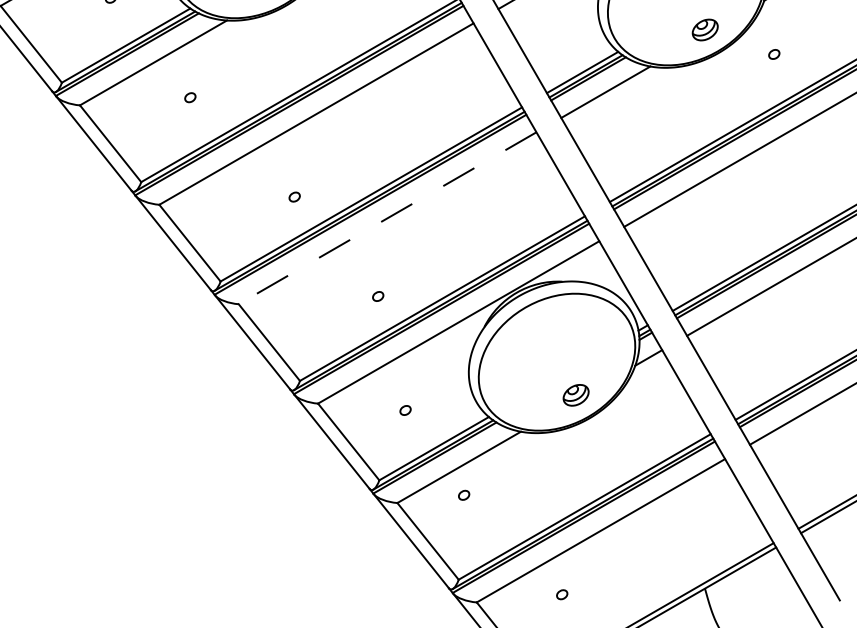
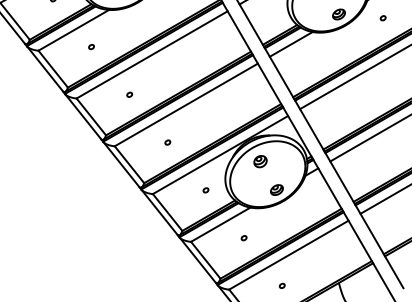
part: (772, 54) -> (382, 18), moved
part: (294, 196) -> (129, 94), moved
line: (387, 217) -> (186, 104), dashed -> solid
part: (377, 296) -> (167, 142), moved
part: (541, 335) -> (260, 161), added
part: (404, 410) -> (205, 190), moved
part: (462, 496) -> (243, 238), moved
part: (560, 593) -> (281, 285), moved

